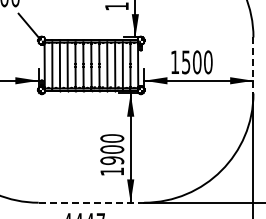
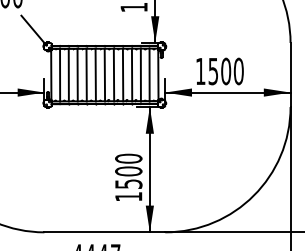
line: (253, 65) -> (290, 75), dashed -> solid
text: (111, 160) -> (127, 183), 1900 -> 1500
line: (91, 202) -> (104, 232), dashed -> solid

